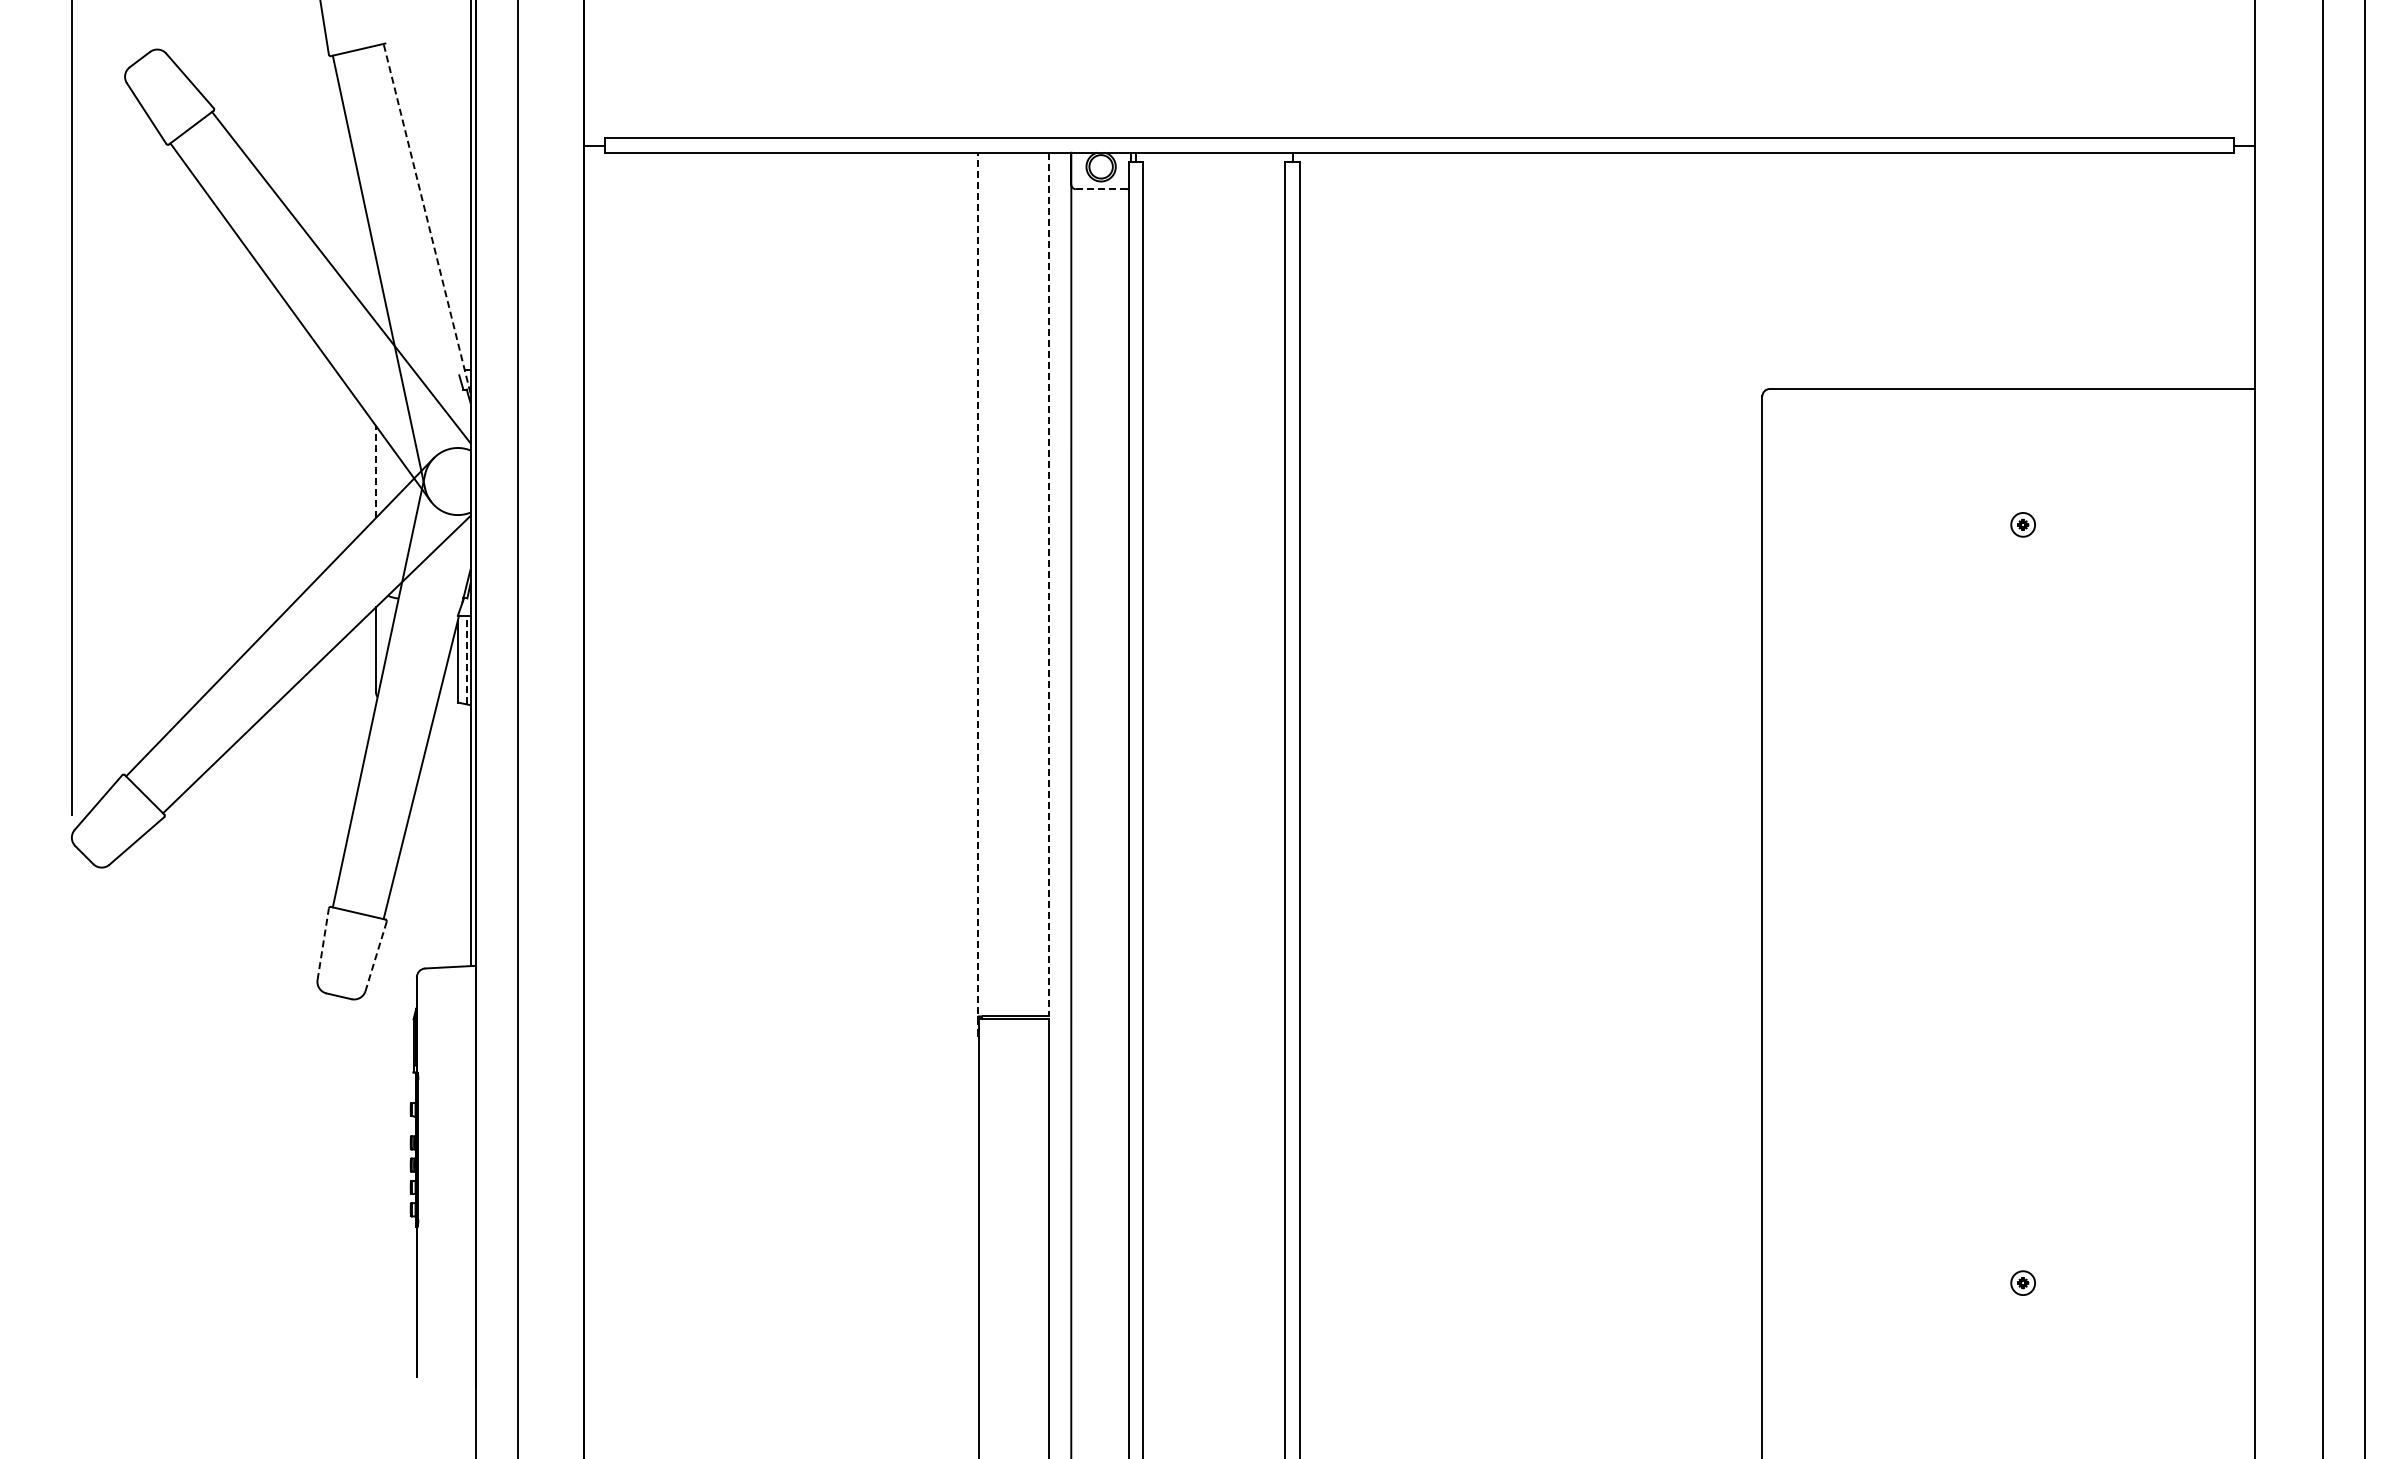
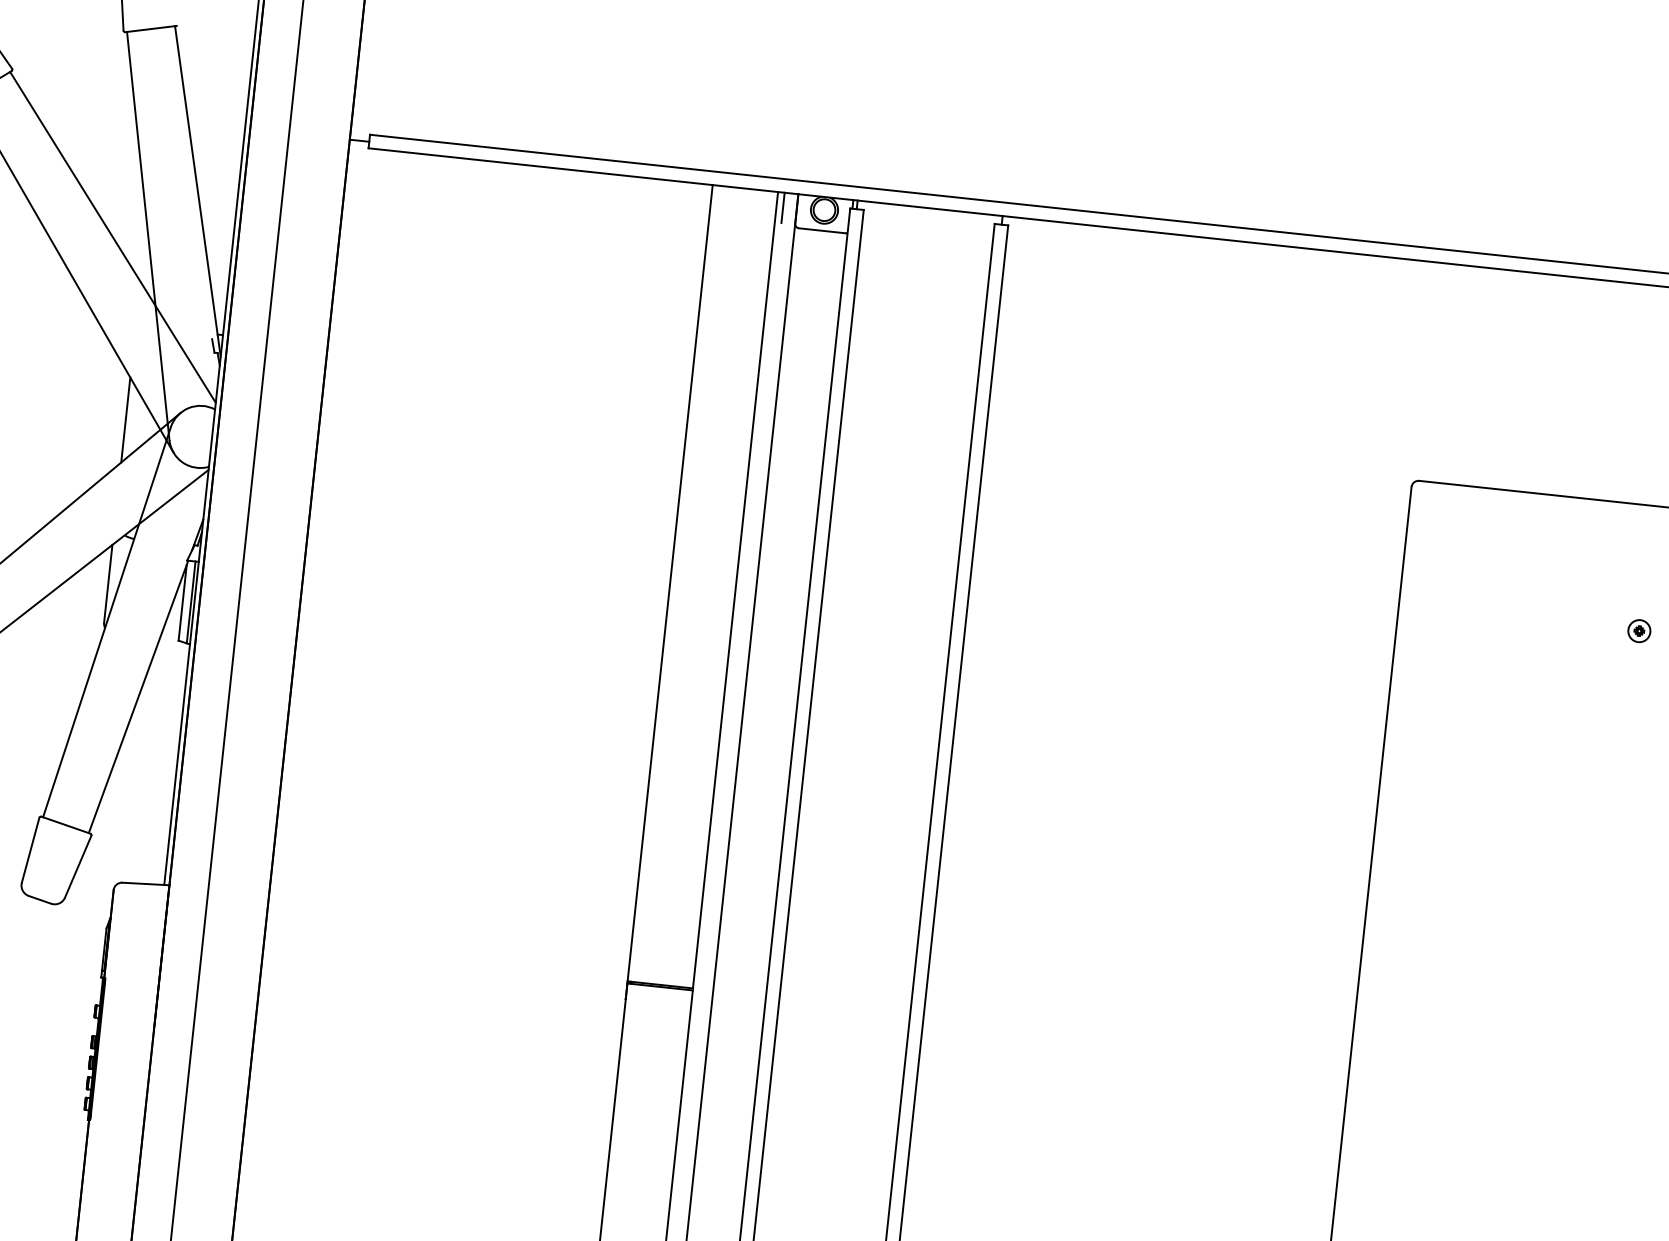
line: (1056, 168) -> (783, 207), added
line: (1101, 189) -> (822, 231), dashed -> solid
line: (427, 218) -> (198, 191), dashed -> solid
line: (375, 471) -> (125, 419), dashed -> solid
line: (1049, 584) -> (735, 590), dashed -> solid
line: (978, 593) -> (669, 591), dashed -> solid
line: (466, 659) -> (190, 601), dashed -> solid
line: (323, 943) -> (30, 849), dashed -> solid
line: (376, 956) -> (78, 866), dashed -> solid

